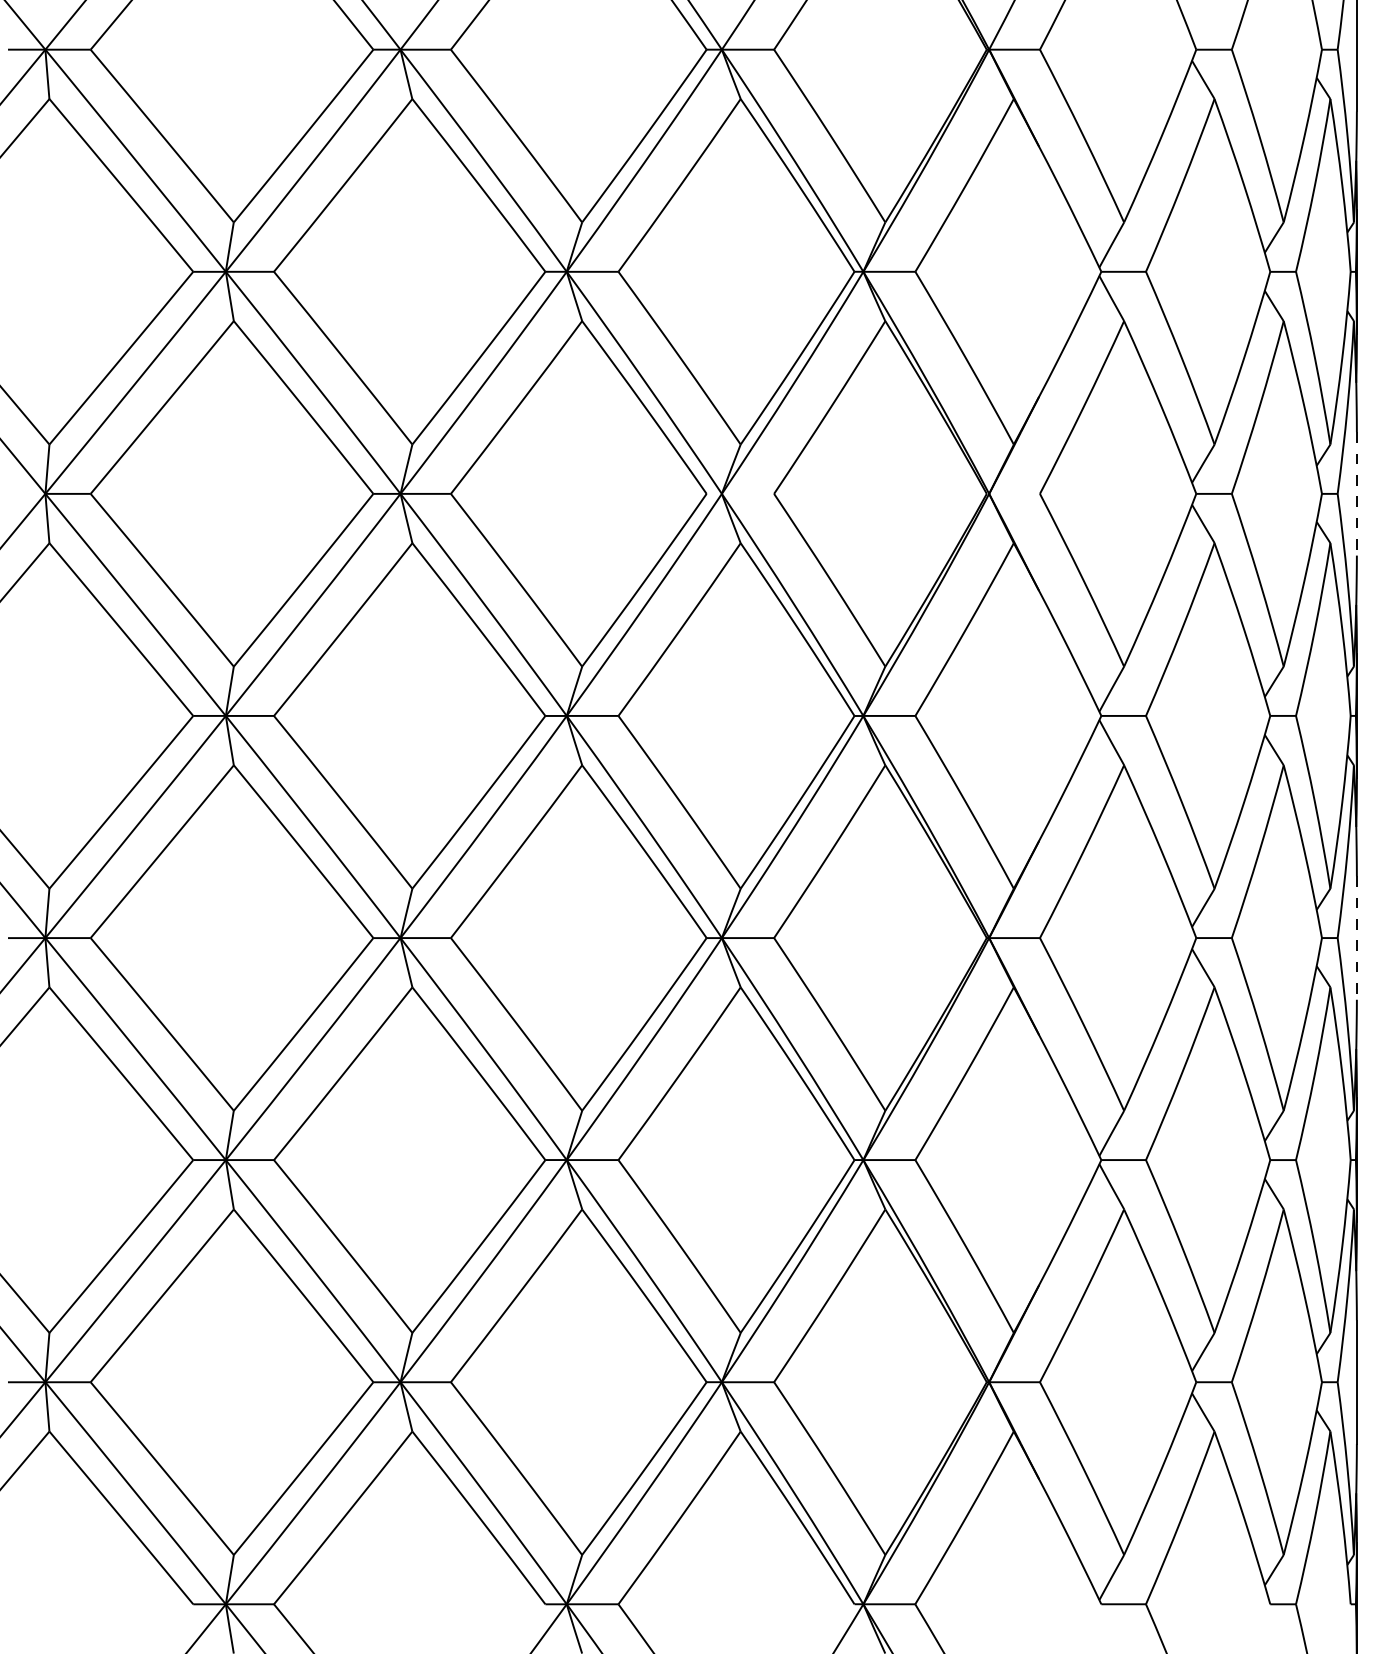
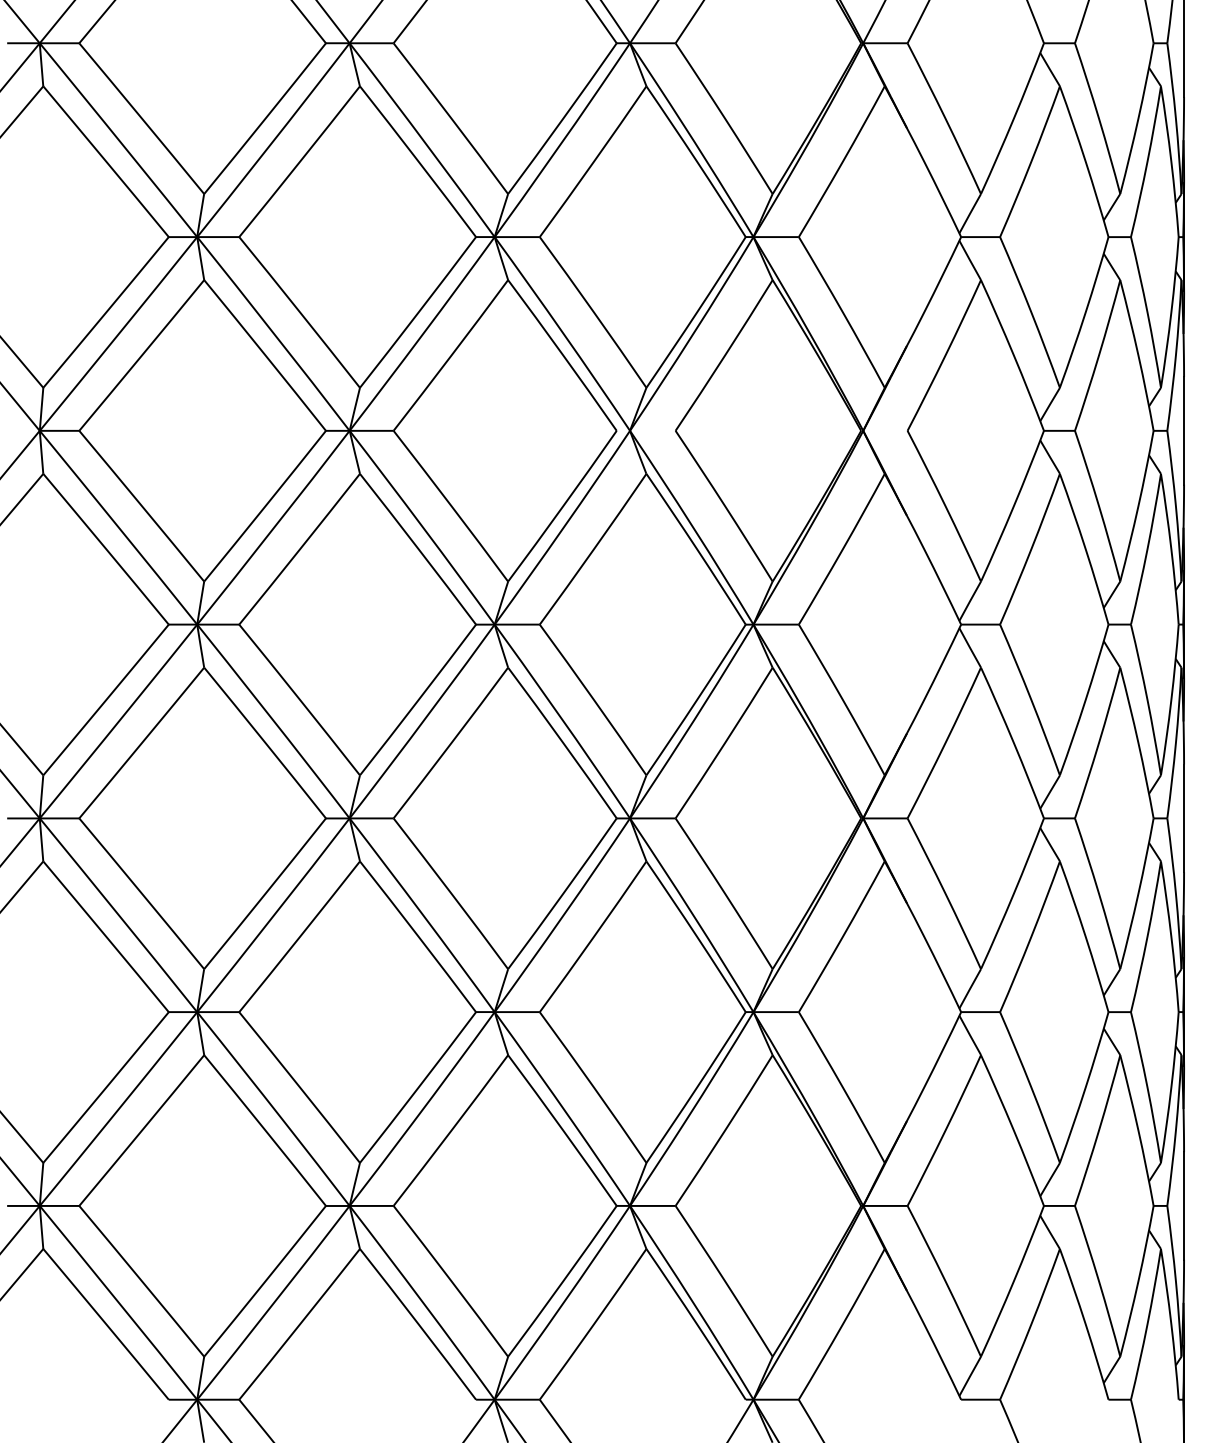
line: (1357, 493) -> (1184, 430), dashed -> solid
line: (1357, 938) -> (1184, 818), dashed -> solid

